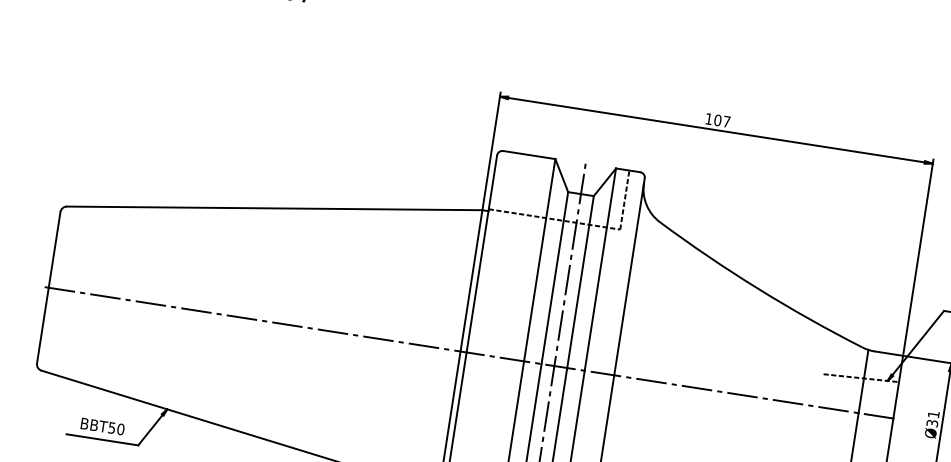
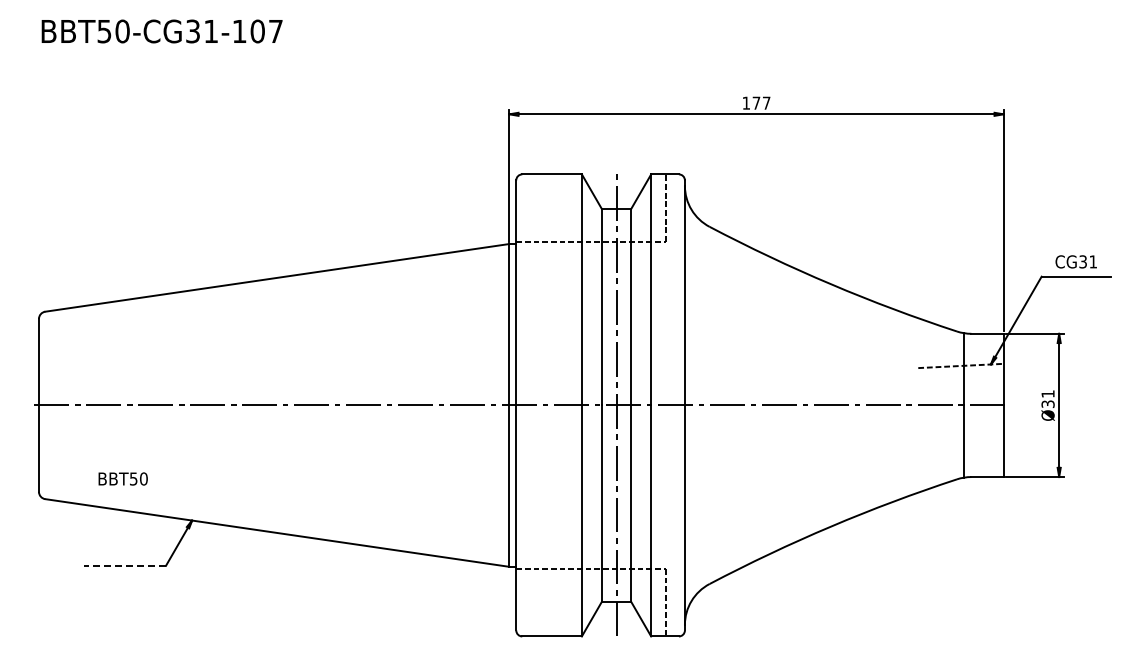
text: (717, 119) -> (756, 102), 107 -> 177
text: (102, 426) -> (122, 478), moved
line: (102, 439) -> (125, 565), solid -> dashed

